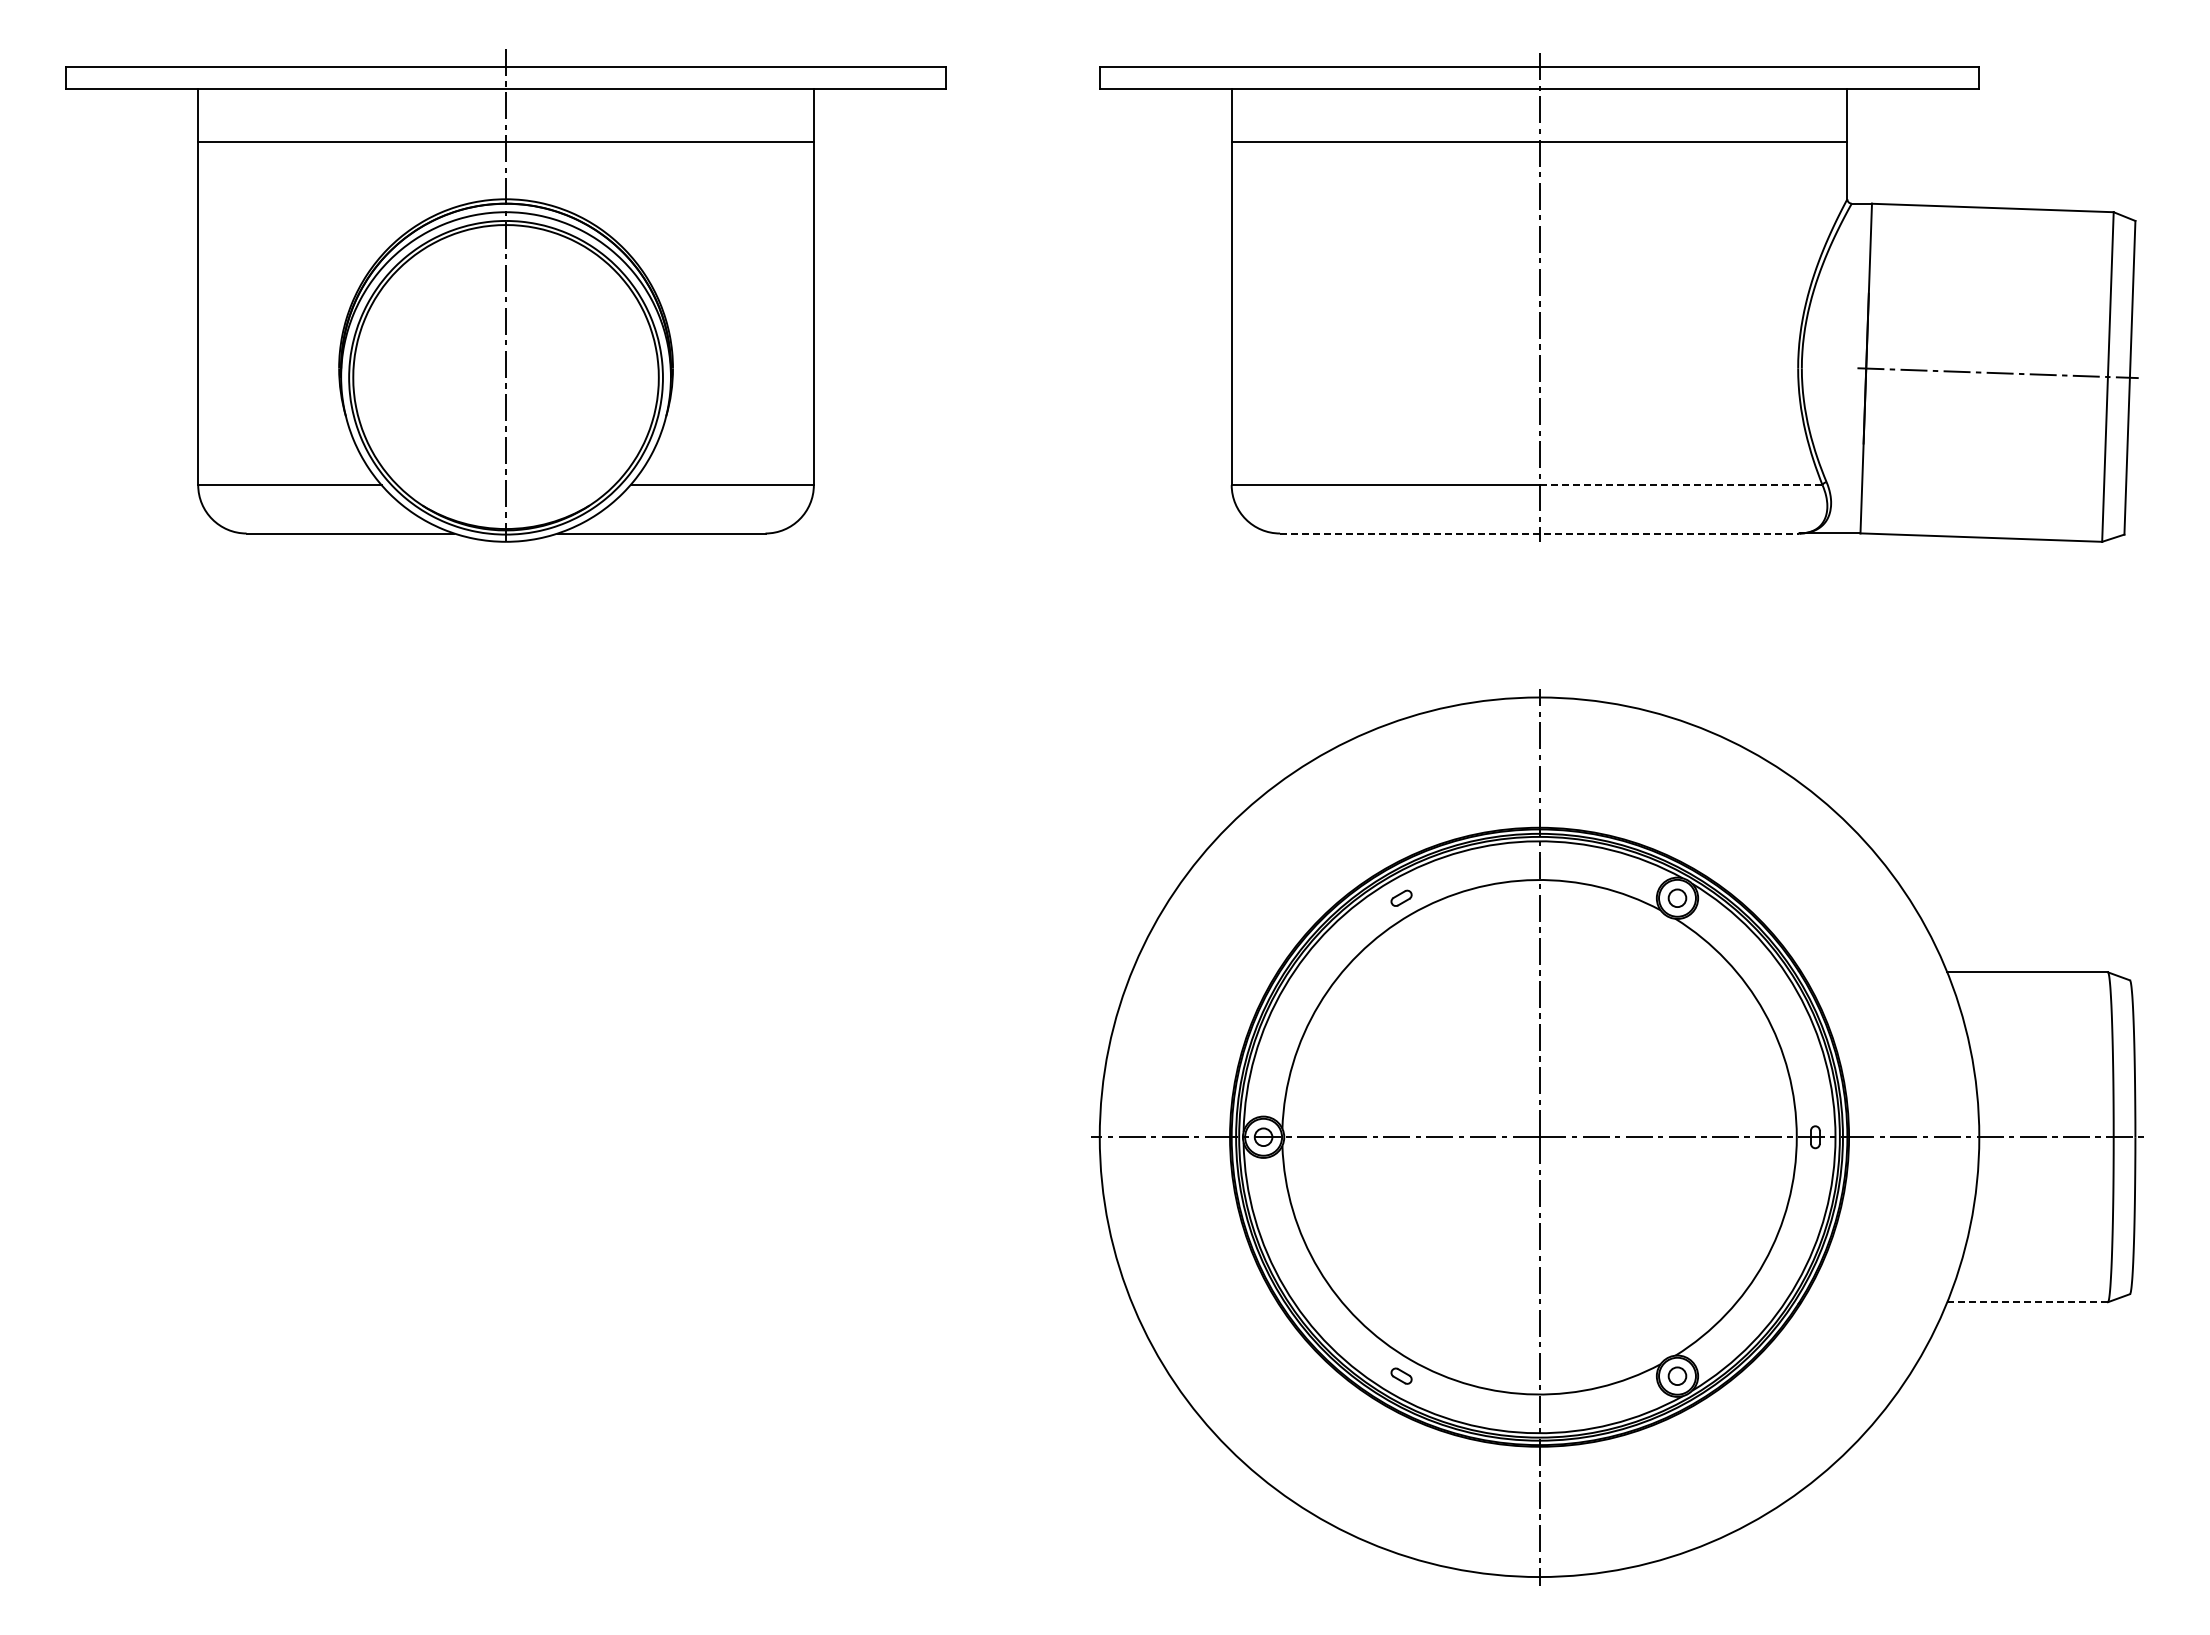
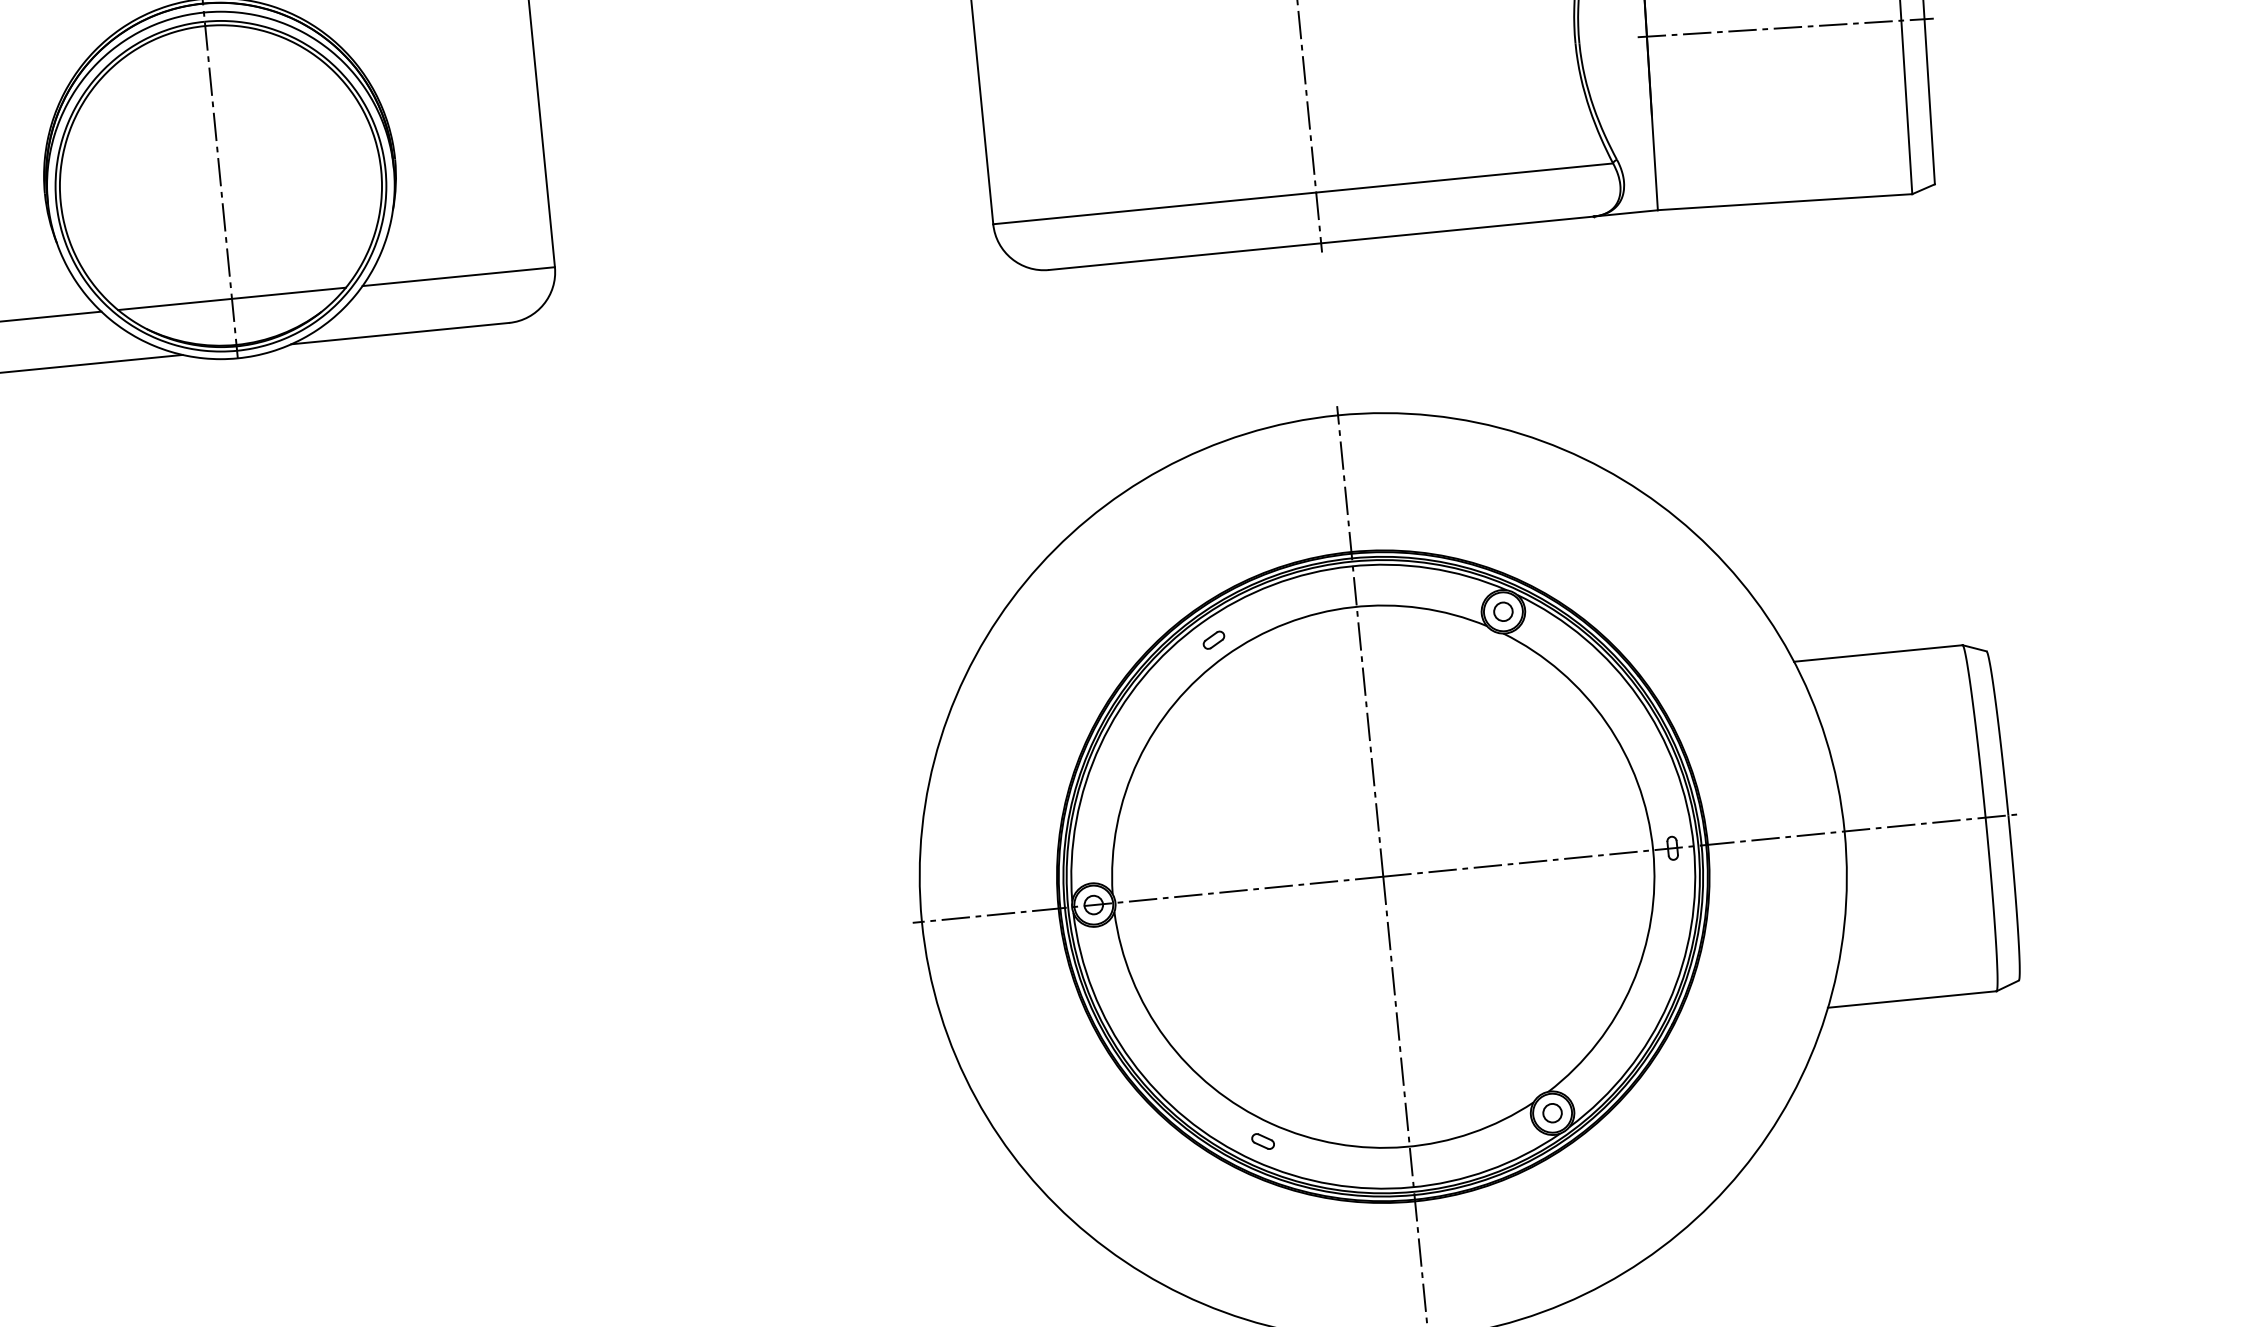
line: (505, 485) -> (231, 299), added
line: (1681, 485) -> (1465, 178), dashed -> solid
line: (1540, 533) -> (1322, 243), dashed -> solid
line: (2027, 1302) -> (1912, 999), dashed -> solid

